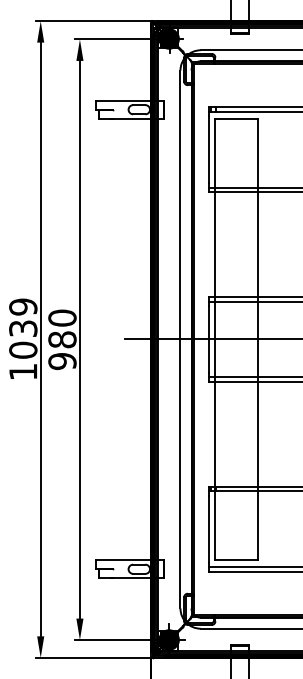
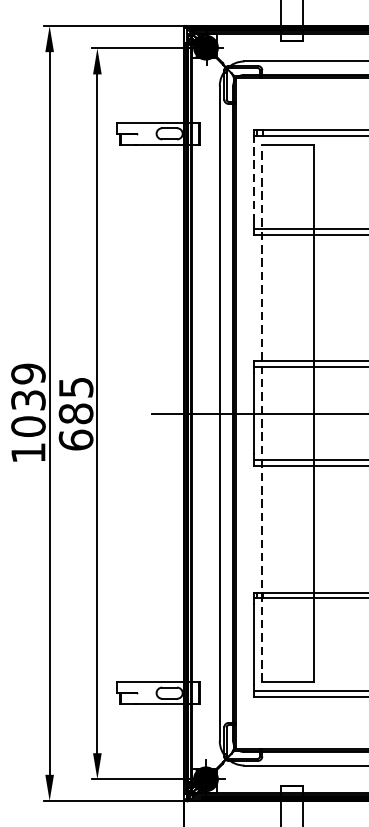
line: (208, 149) -> (253, 182), solid -> dashed
text: (62, 339) -> (76, 413), 980 -> 685
line: (215, 339) -> (262, 413), solid -> dashed

